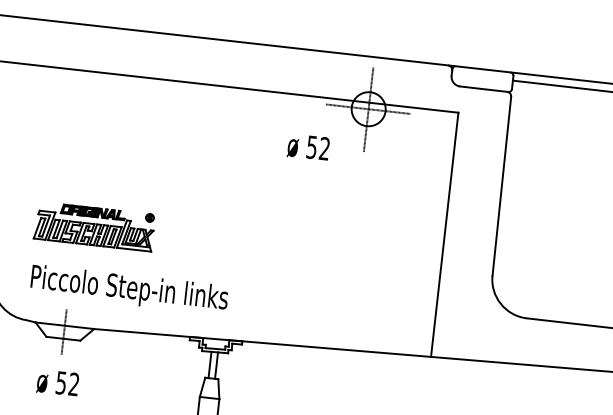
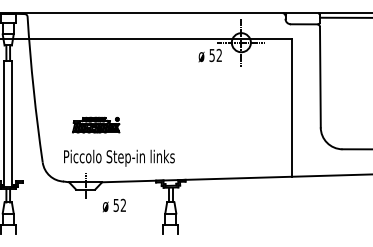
text: (307, 146) -> (209, 55), moved
part: (95, 225) -> (96, 124), size x0.7
text: (56, 382) -> (113, 205), moved

